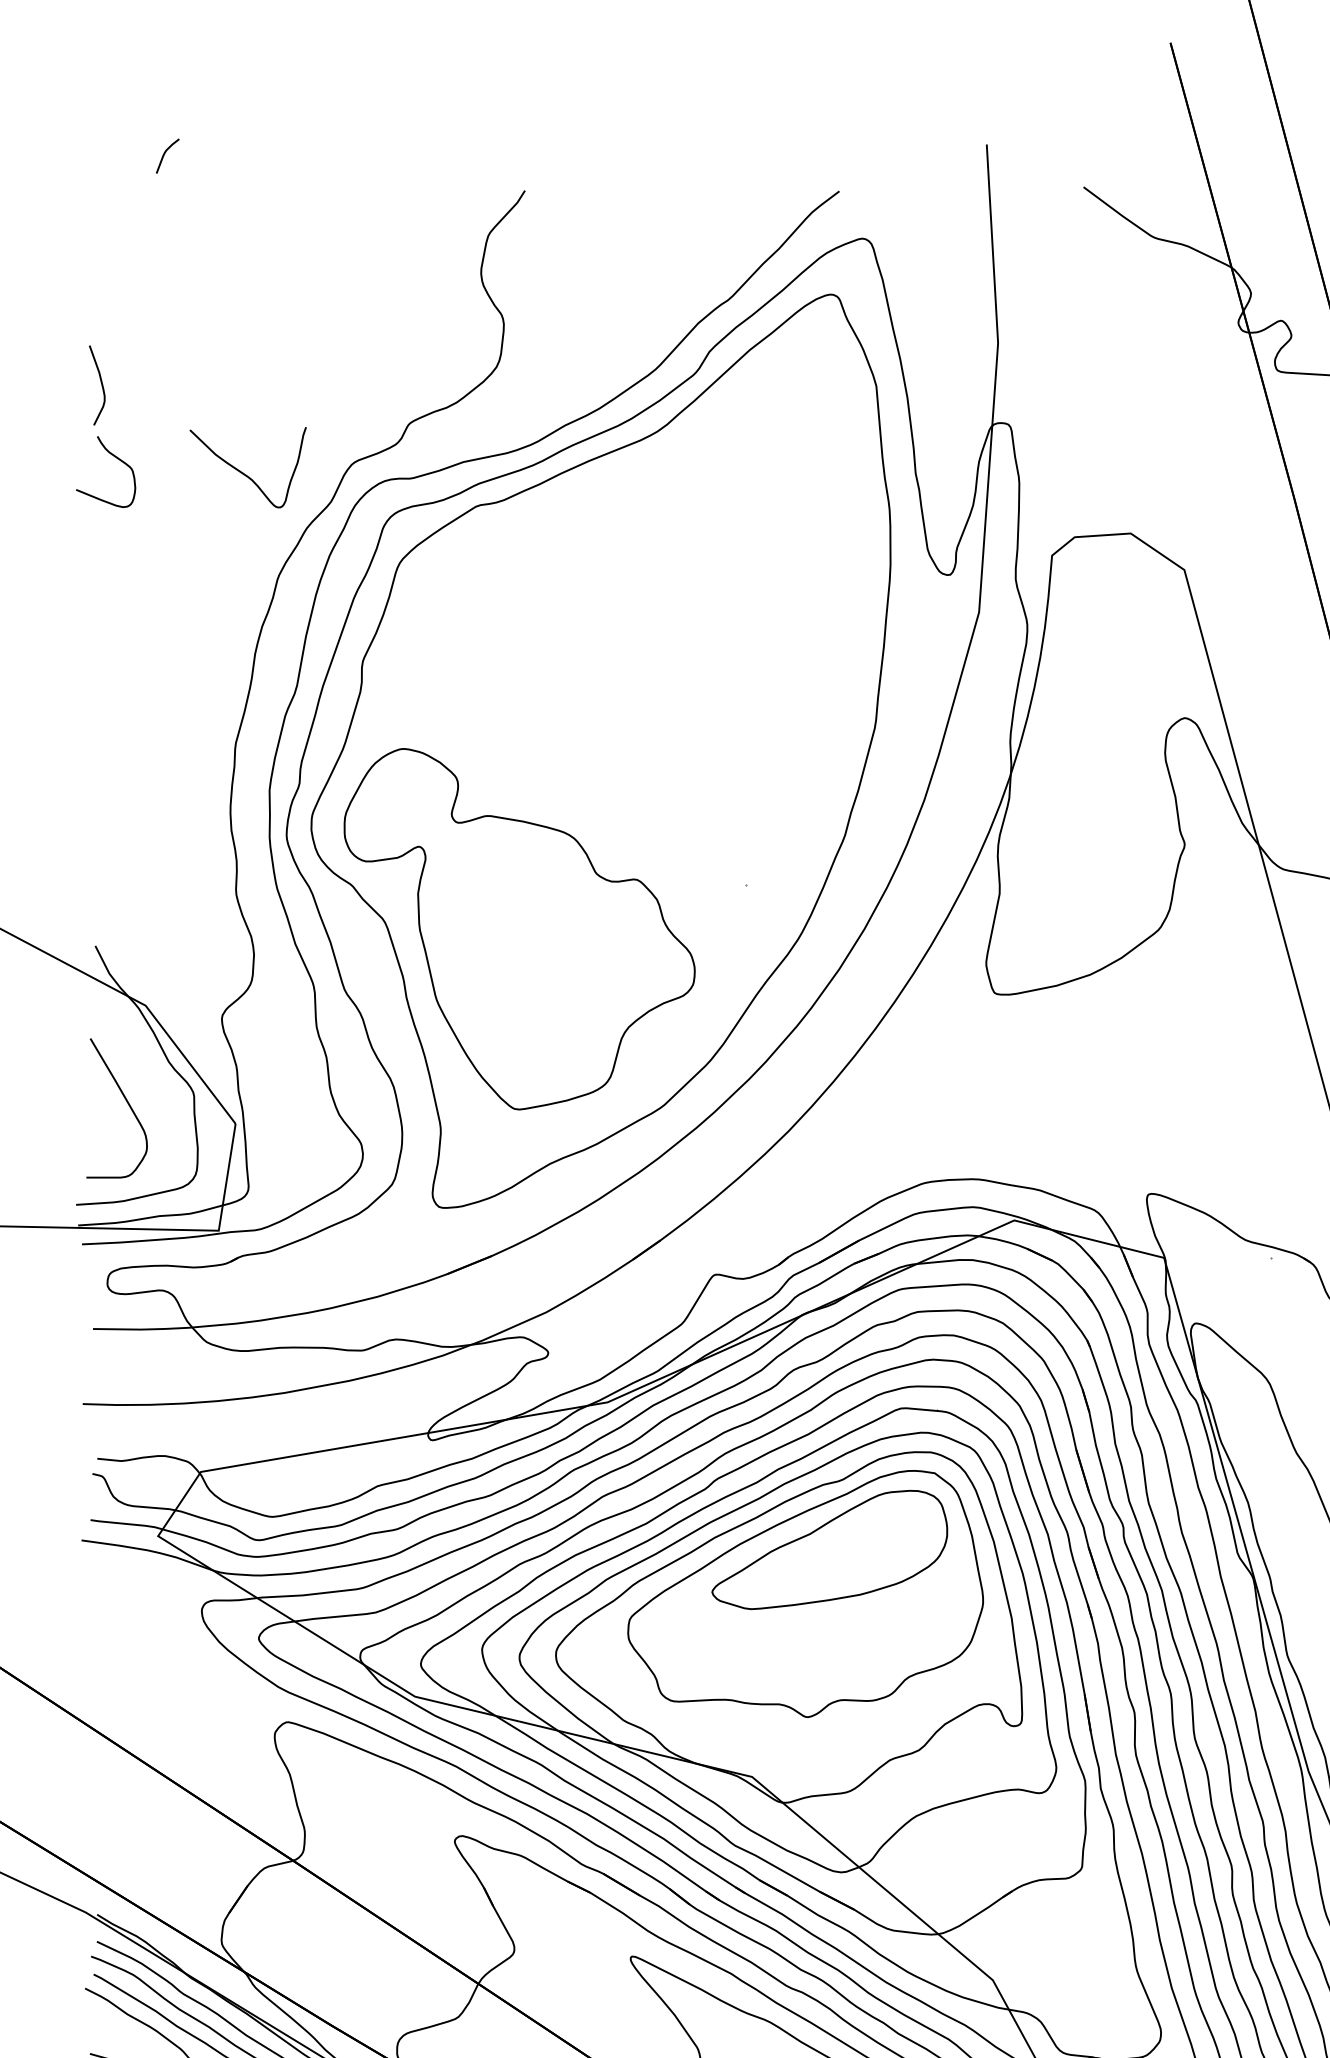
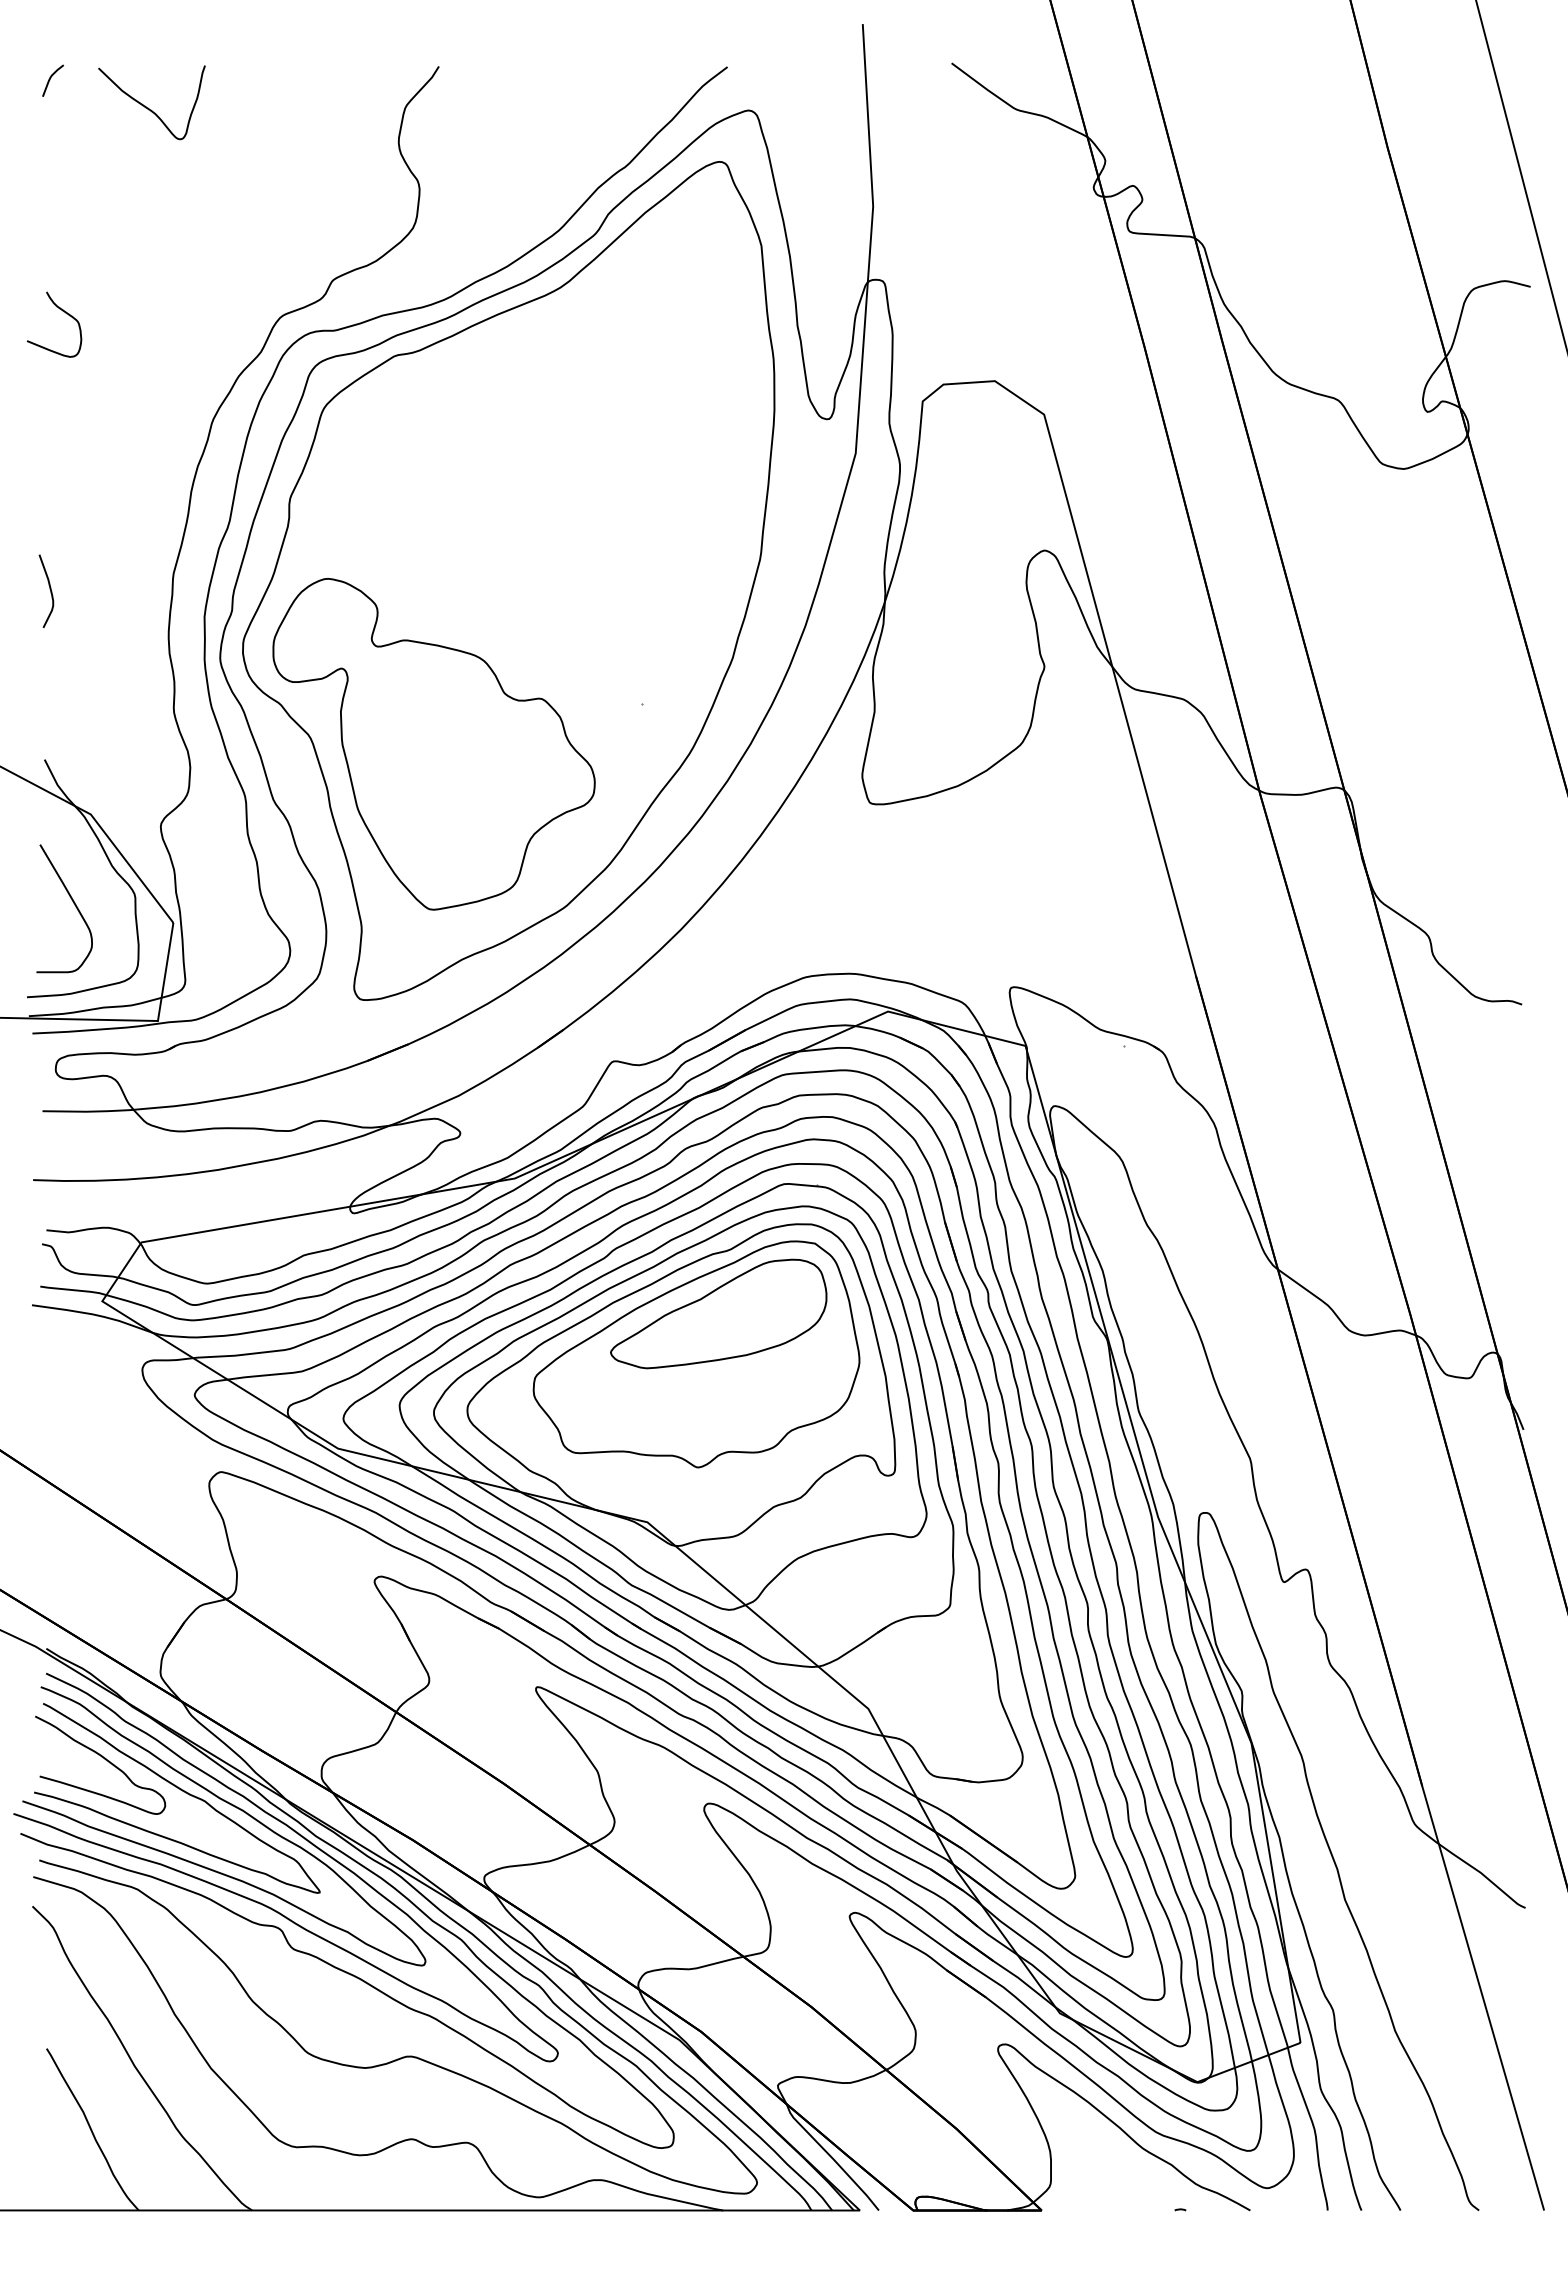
curve: (164, 155) -> (50, 80), moved
curve: (100, 383) -> (49, 589), moved
curve: (244, 472) -> (148, 107), moved

